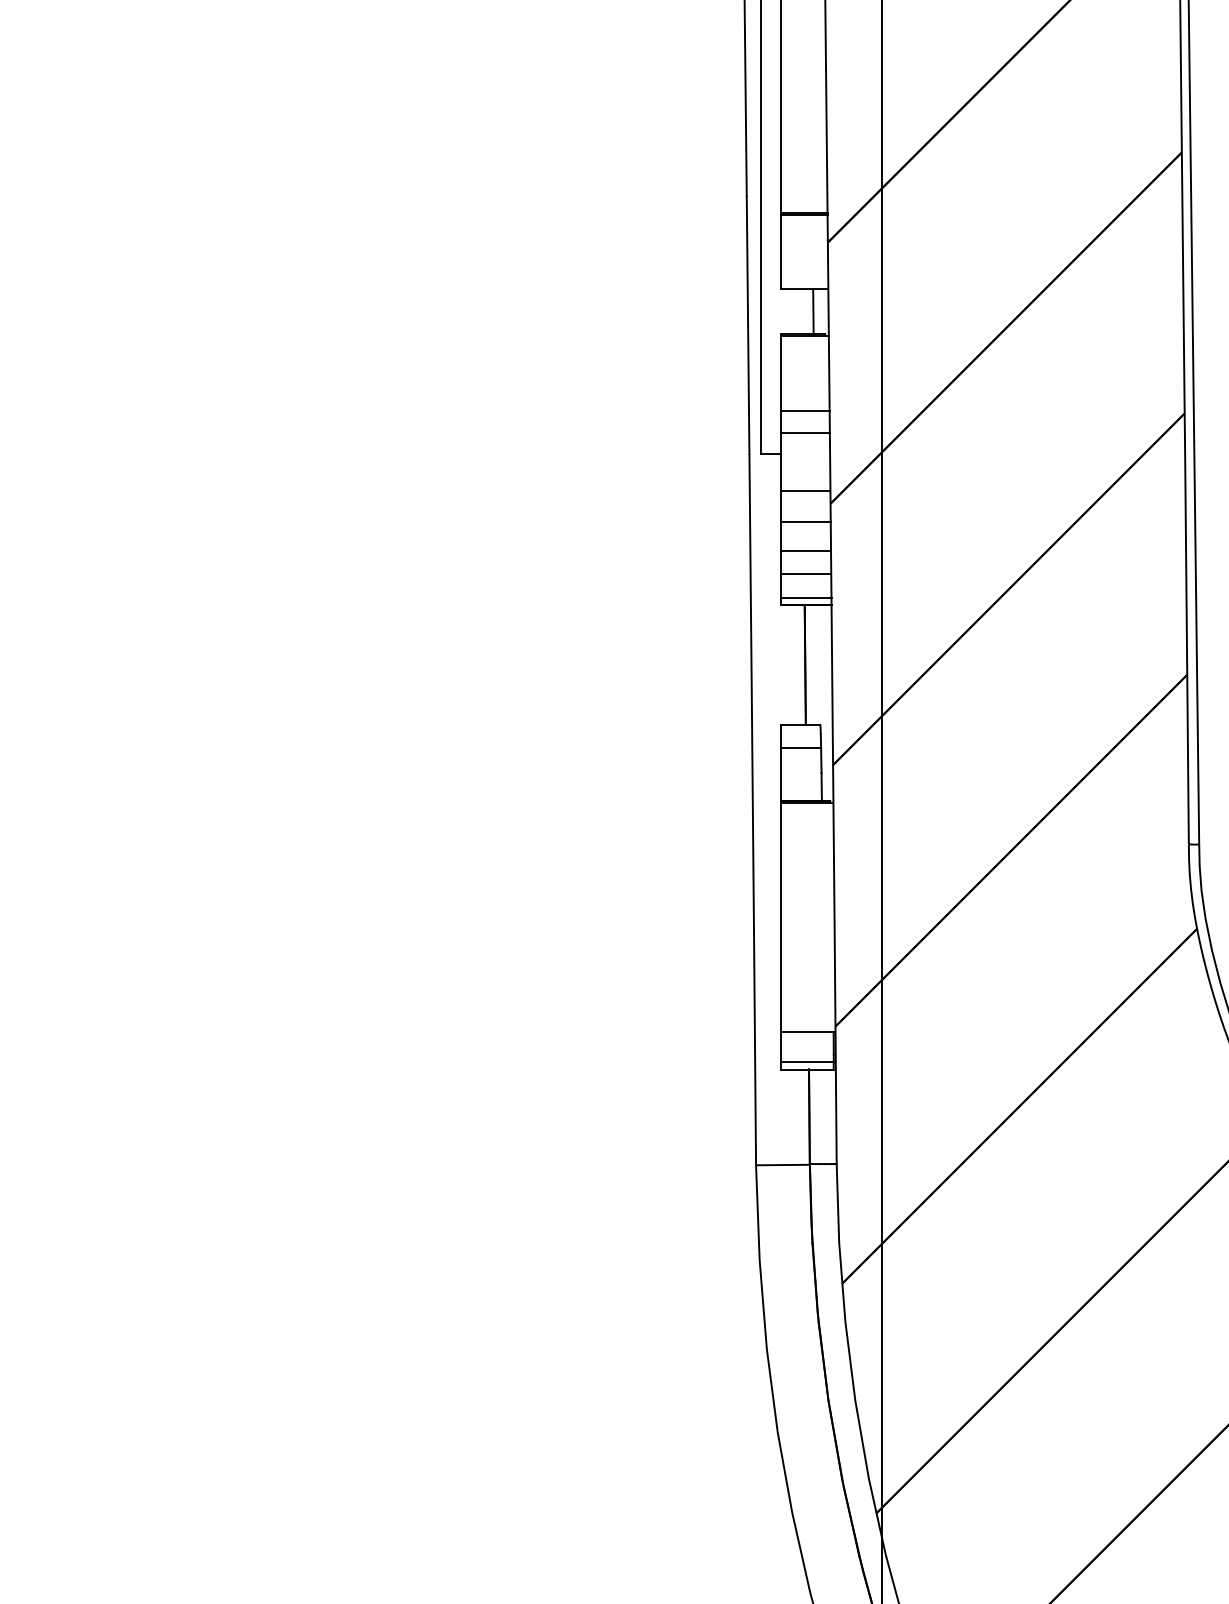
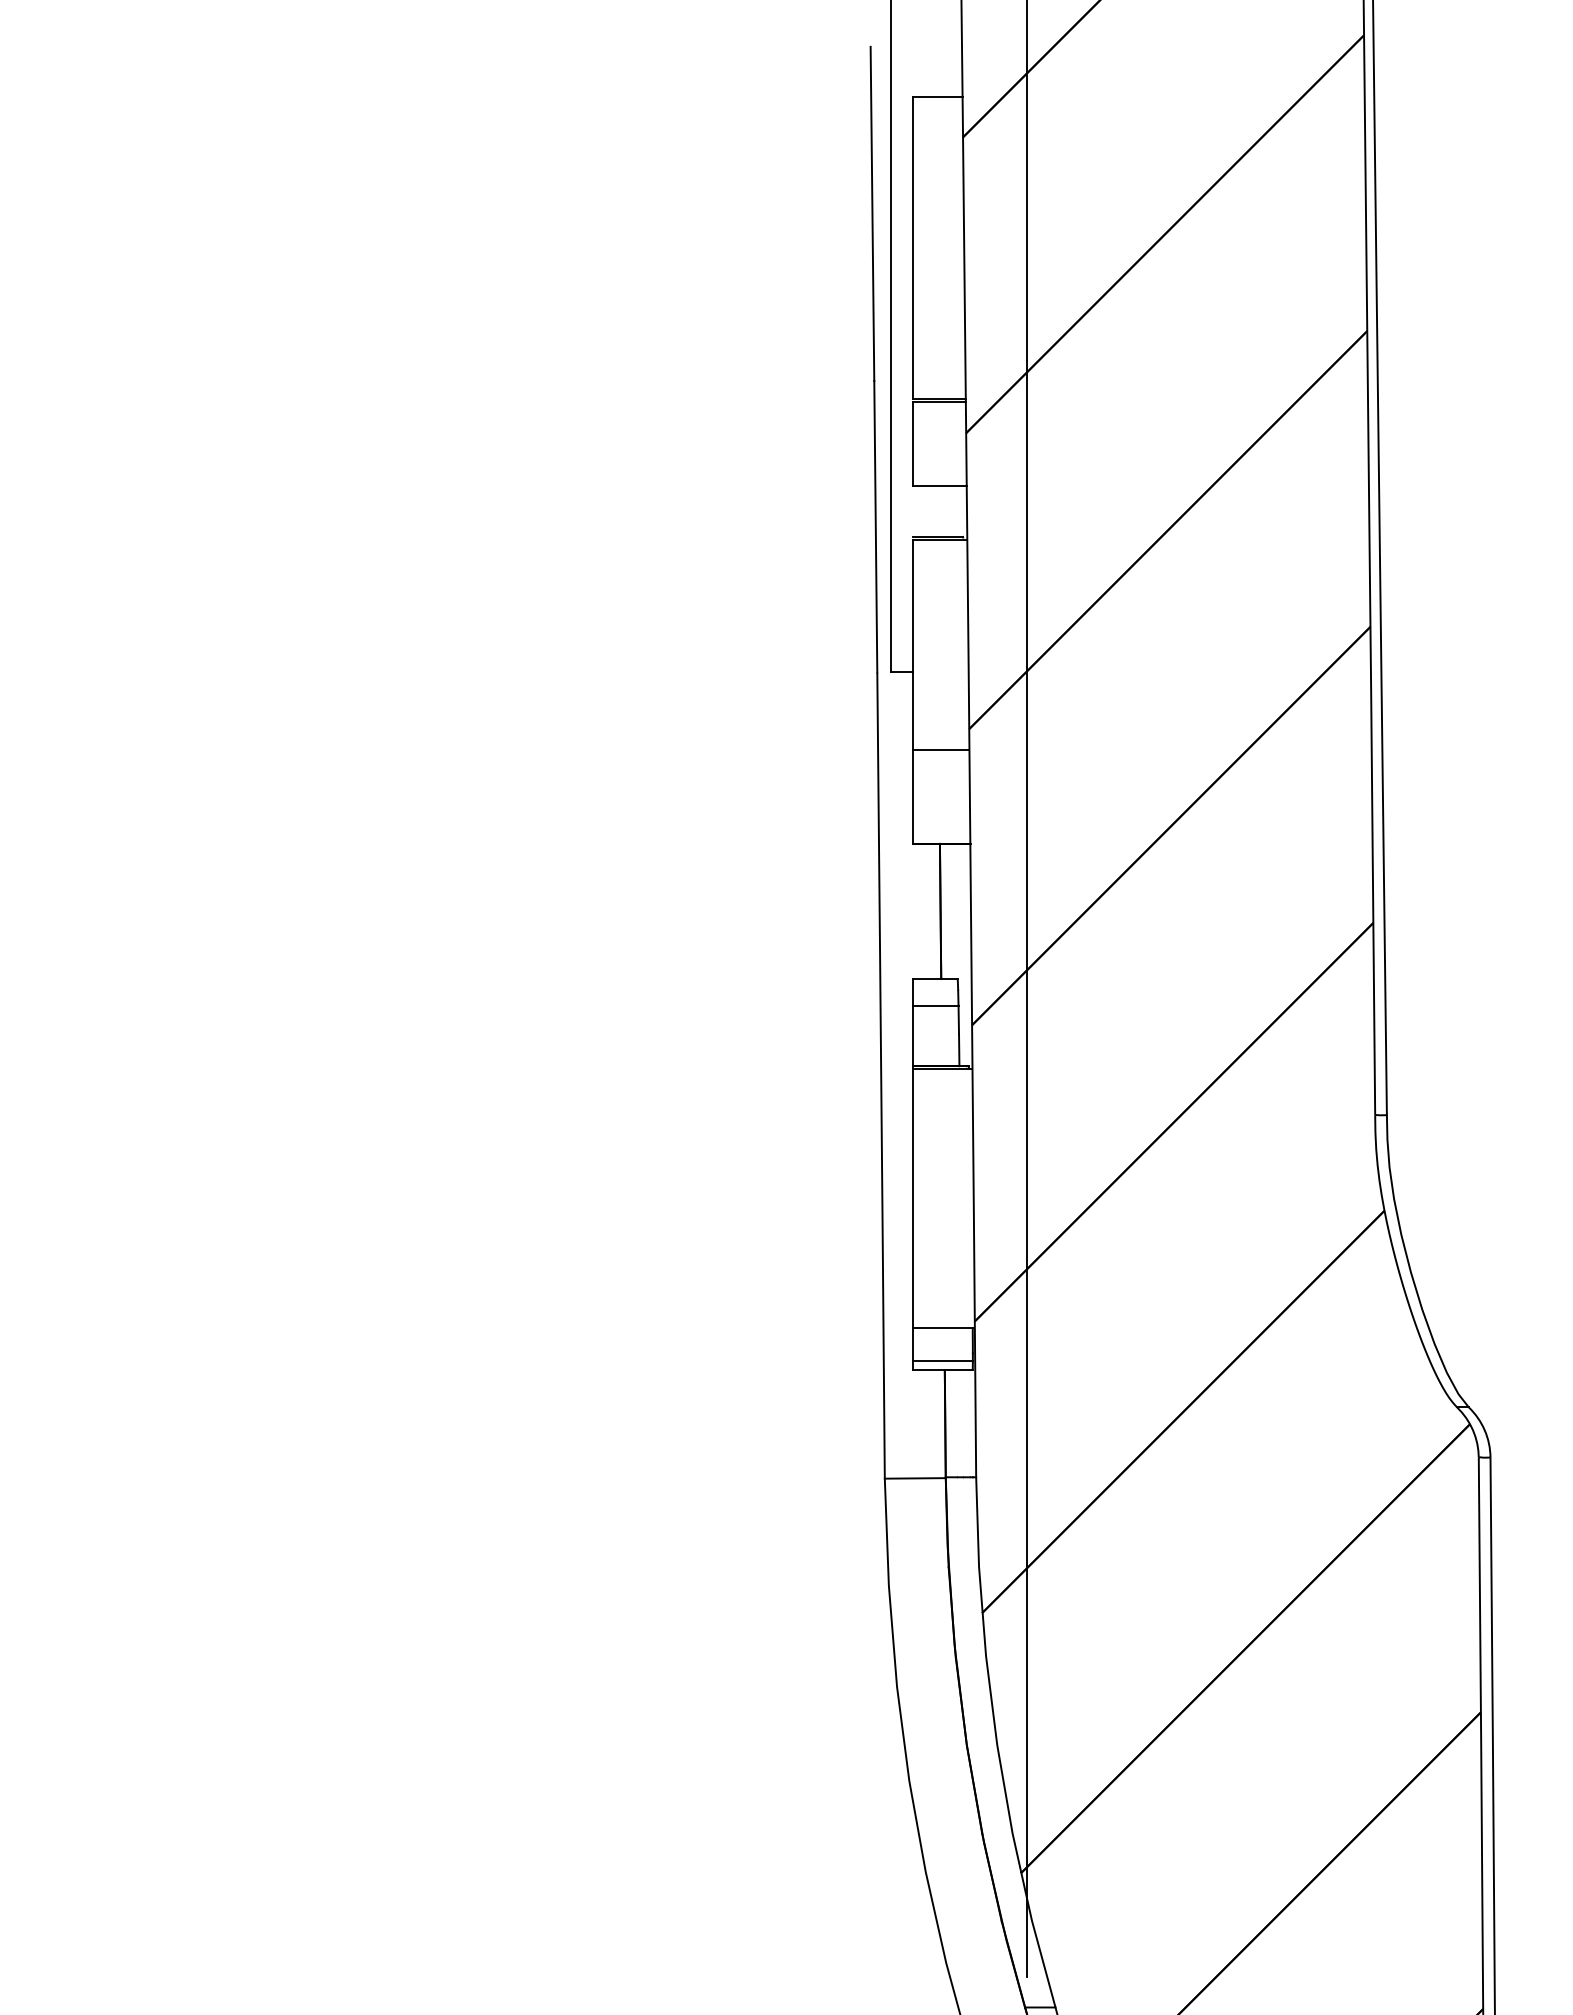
line: (813, 311) -> (949, 511), removed
line: (805, 410) -> (940, 623), removed
line: (805, 432) -> (940, 648), removed
line: (805, 490) -> (940, 714), removed
line: (805, 550) -> (940, 782), removed
line: (806, 573) -> (941, 808), removed
line: (806, 597) -> (941, 835), removed

